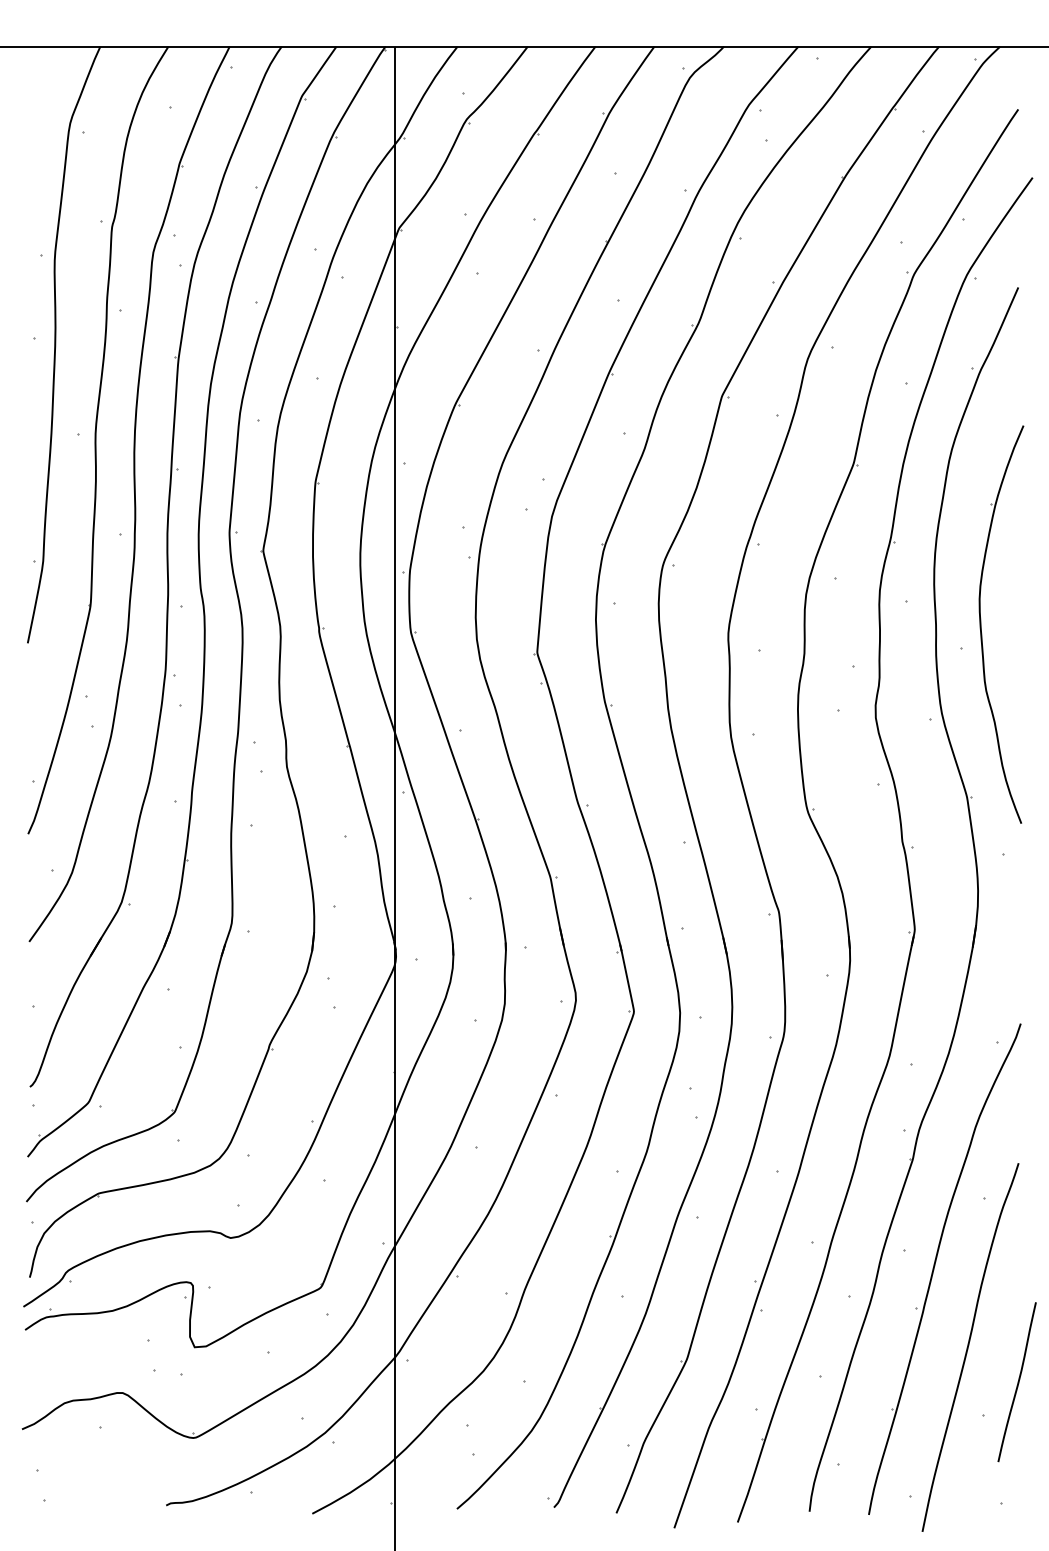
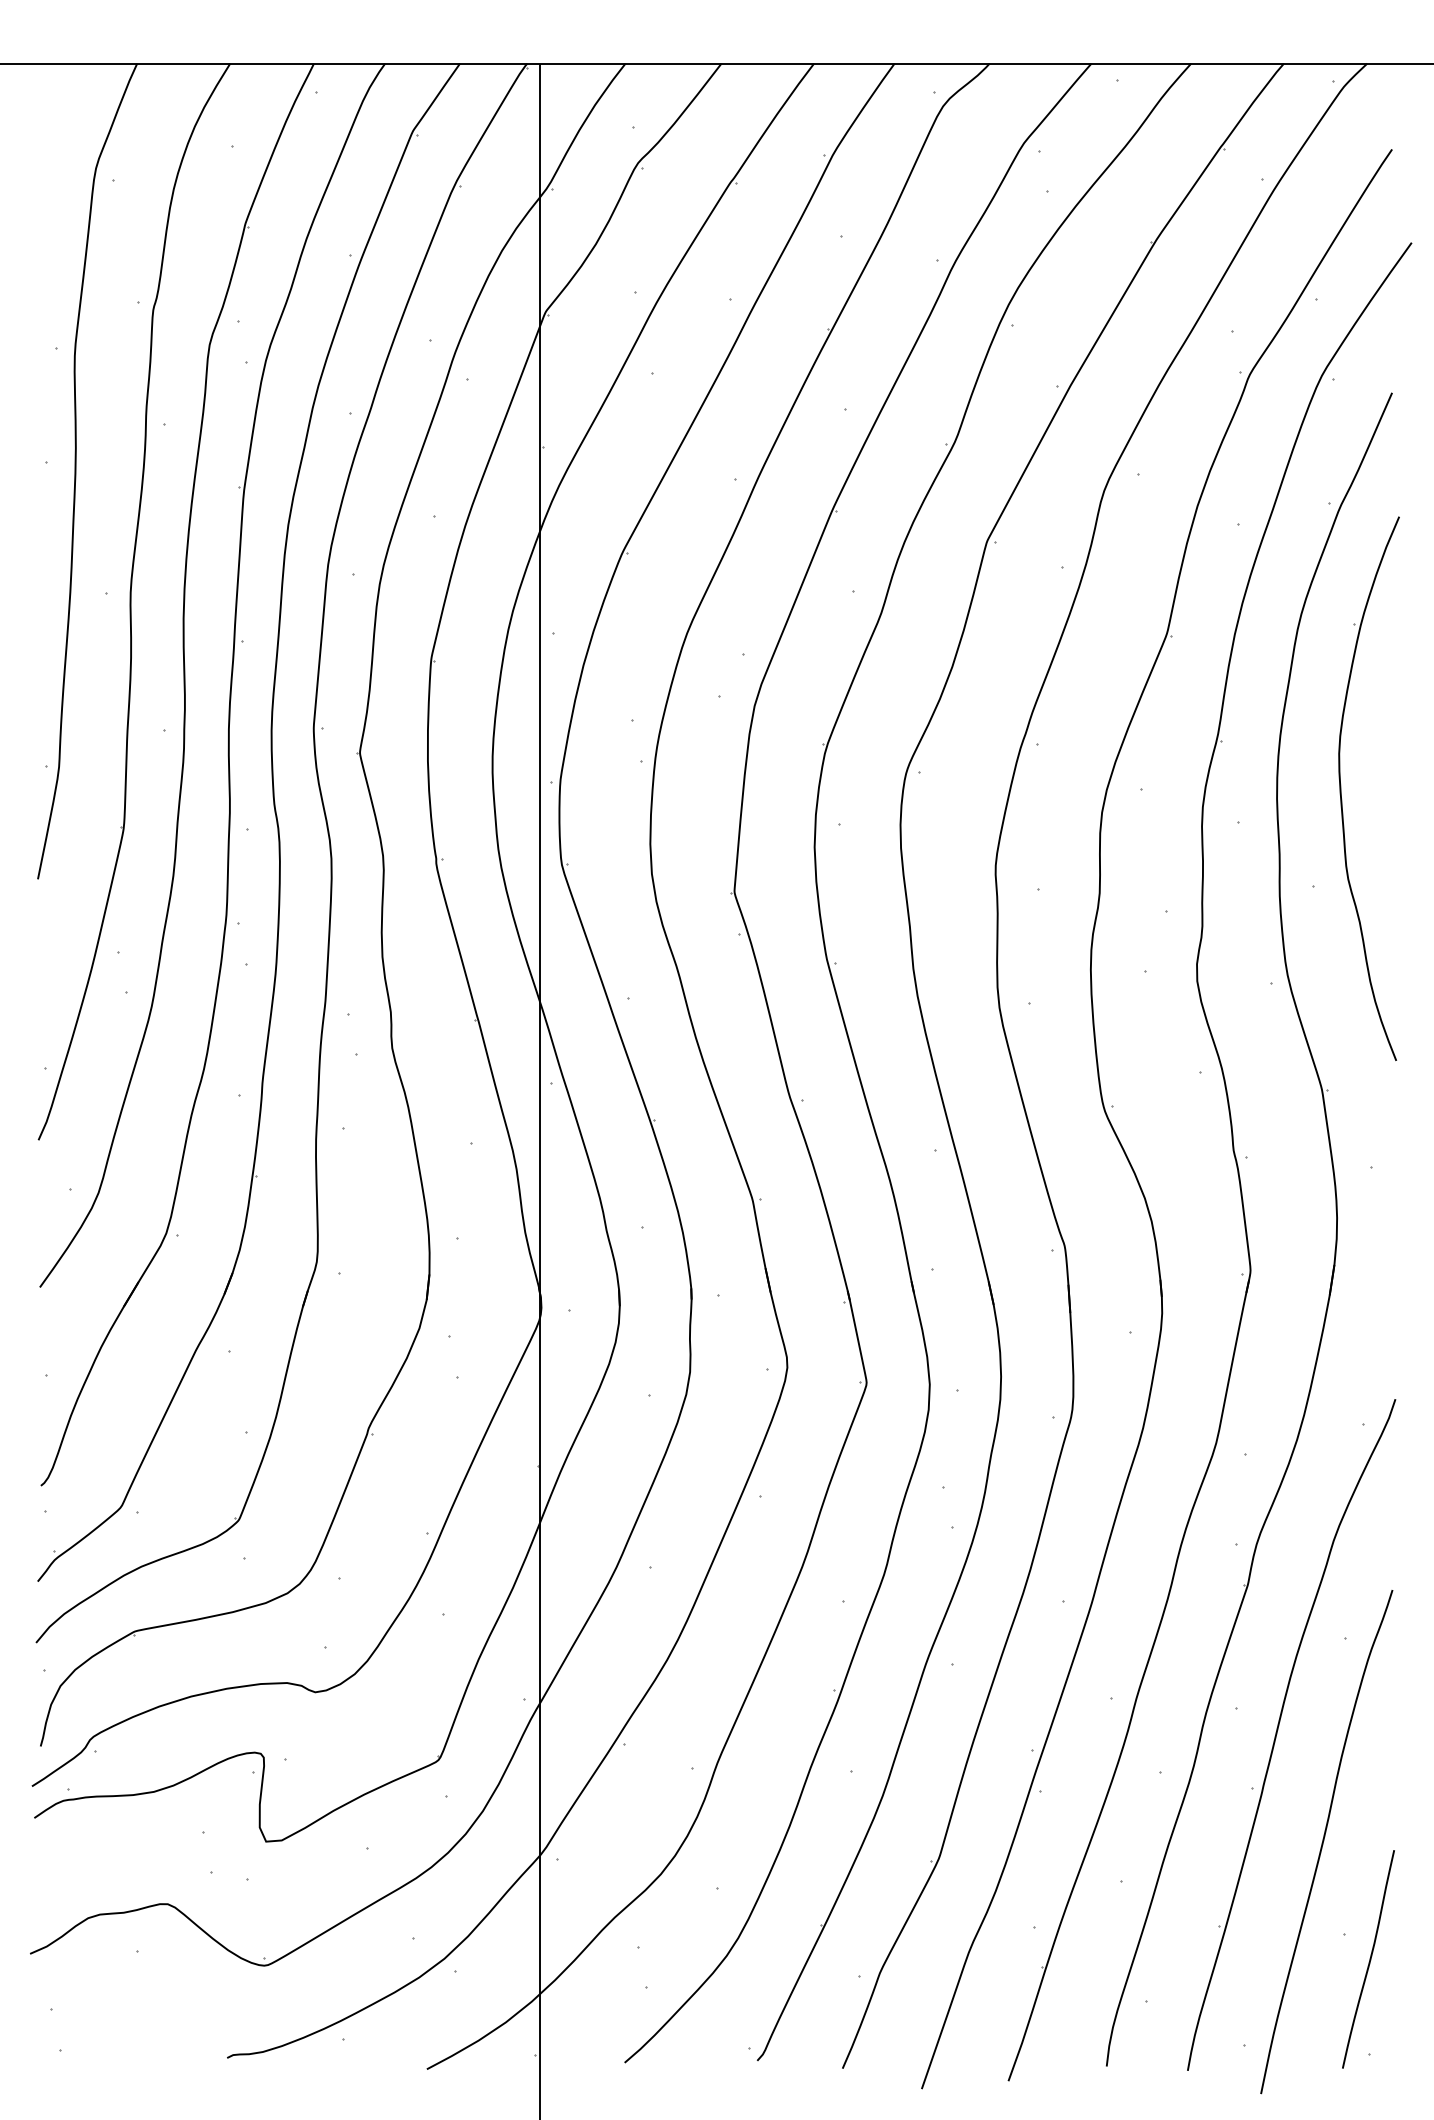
part: (981, 624) -> (1341, 788), moved
curve: (1017, 1382) -> (1369, 1959), moved

